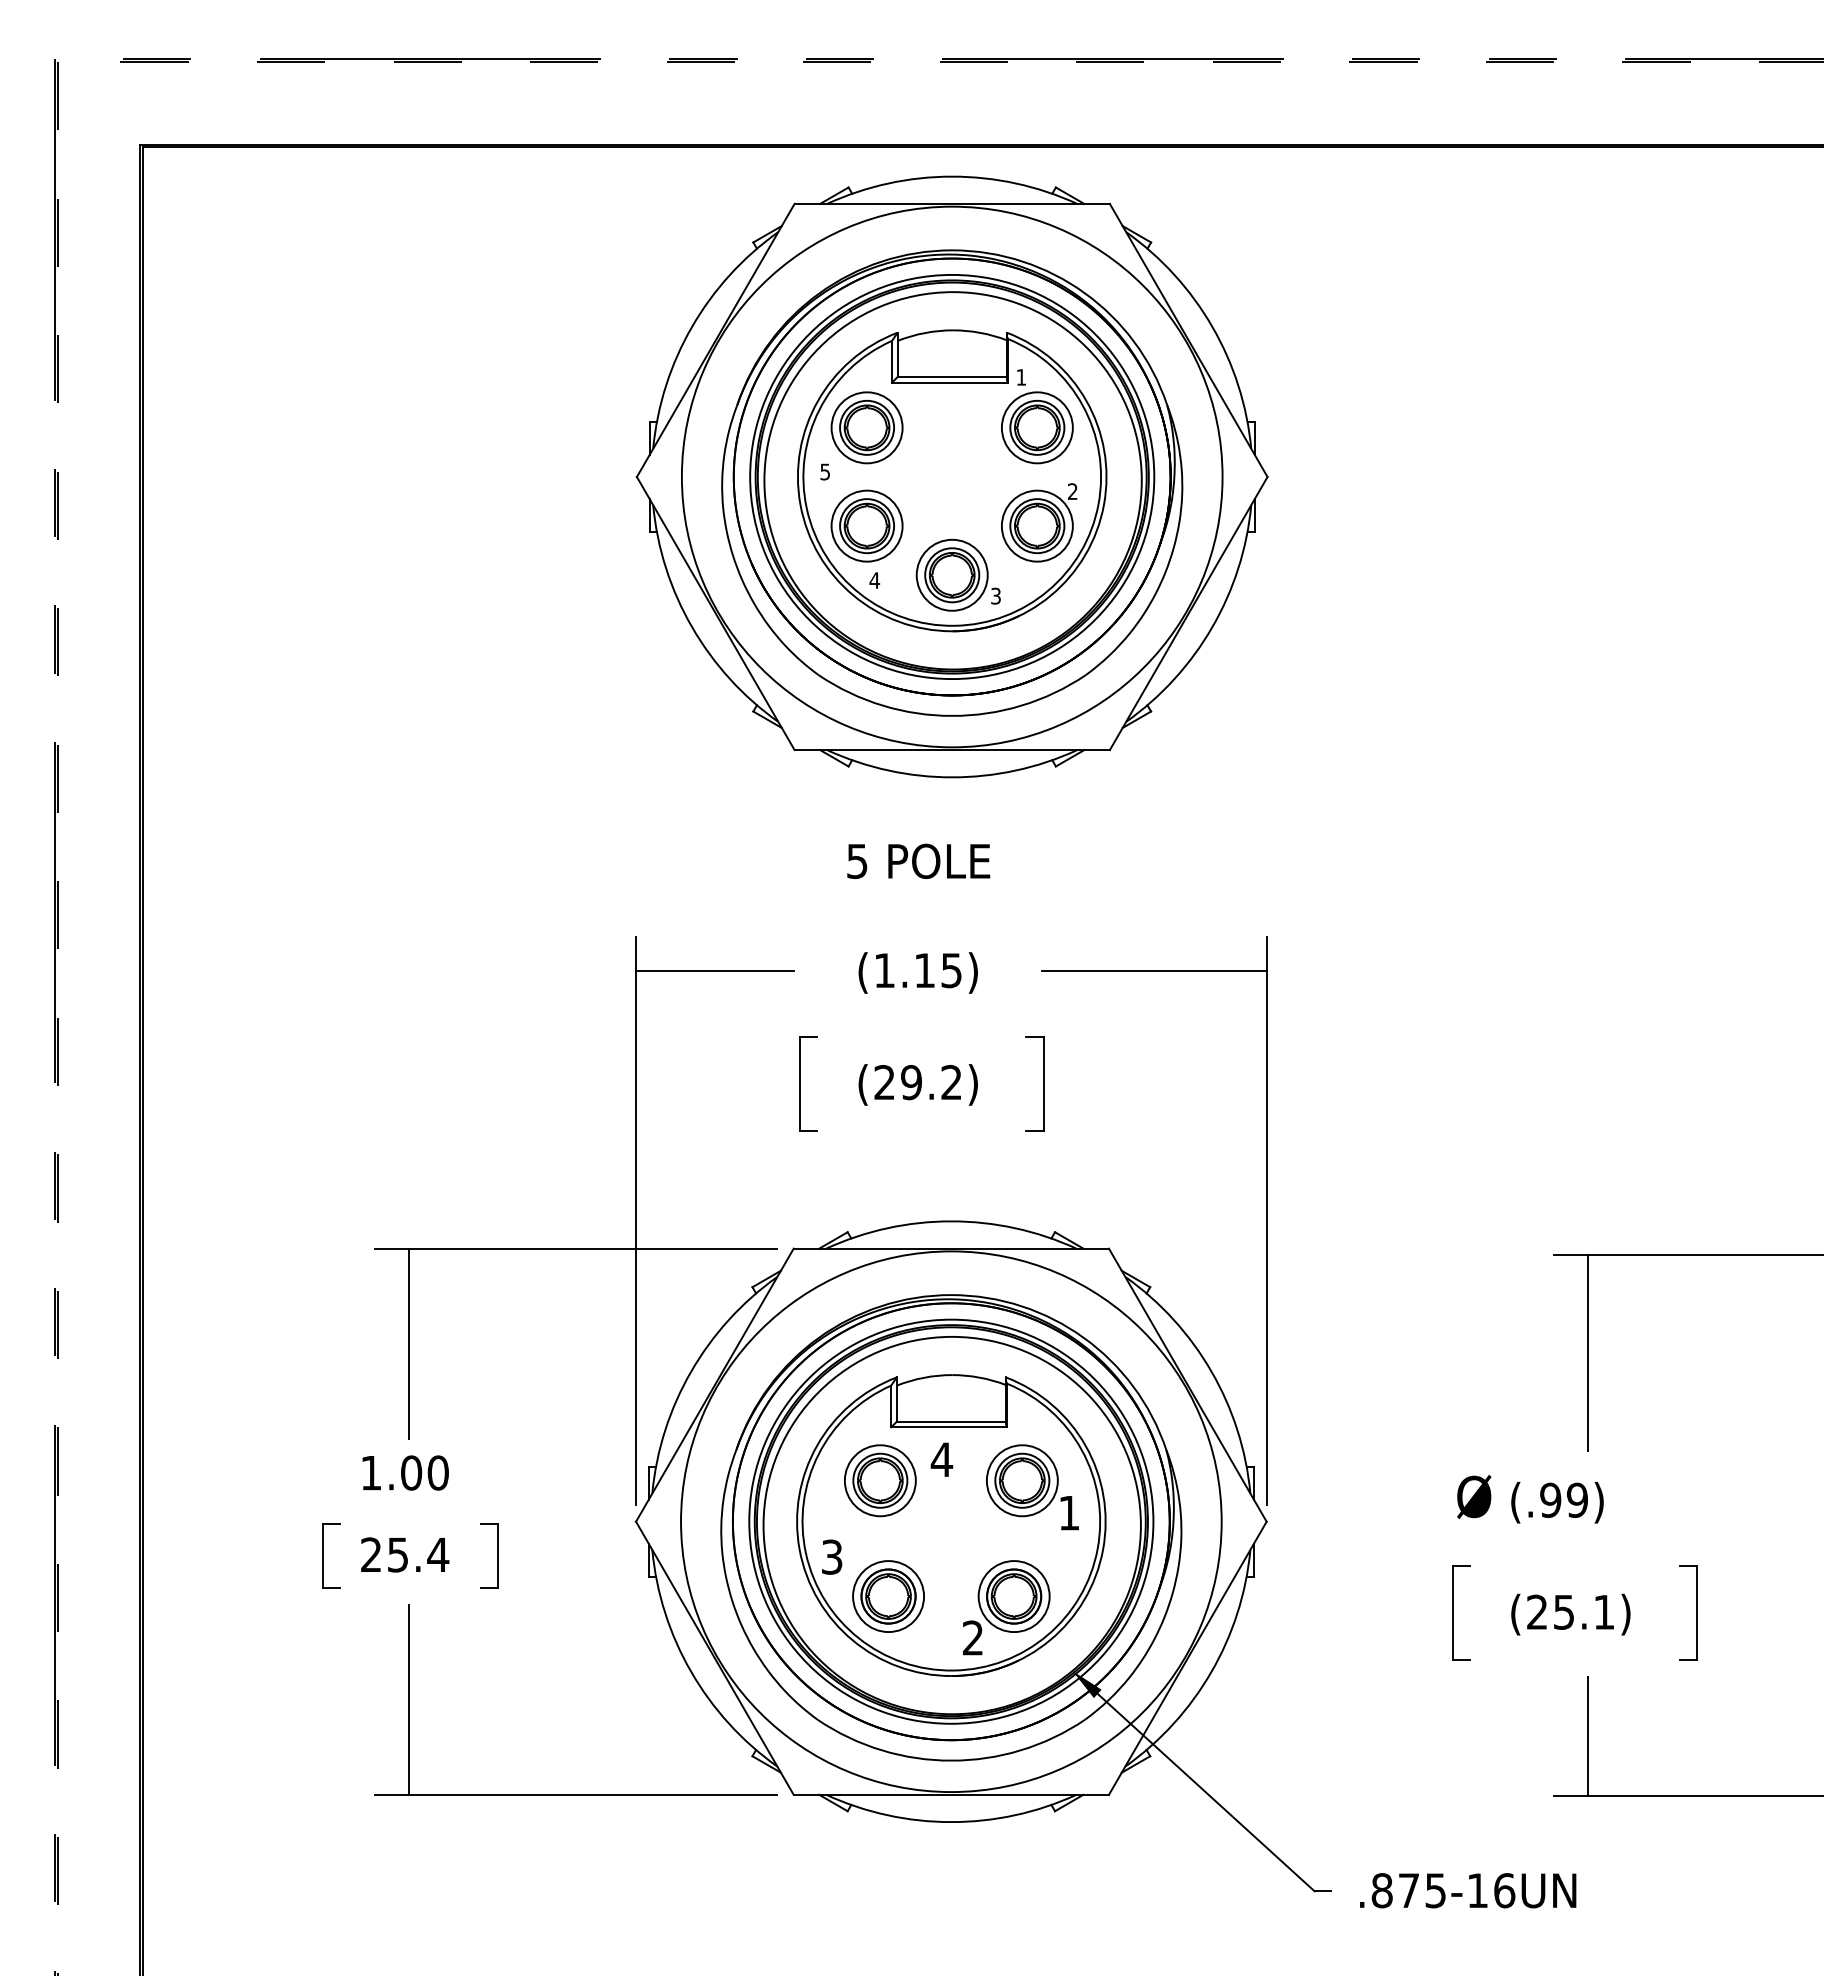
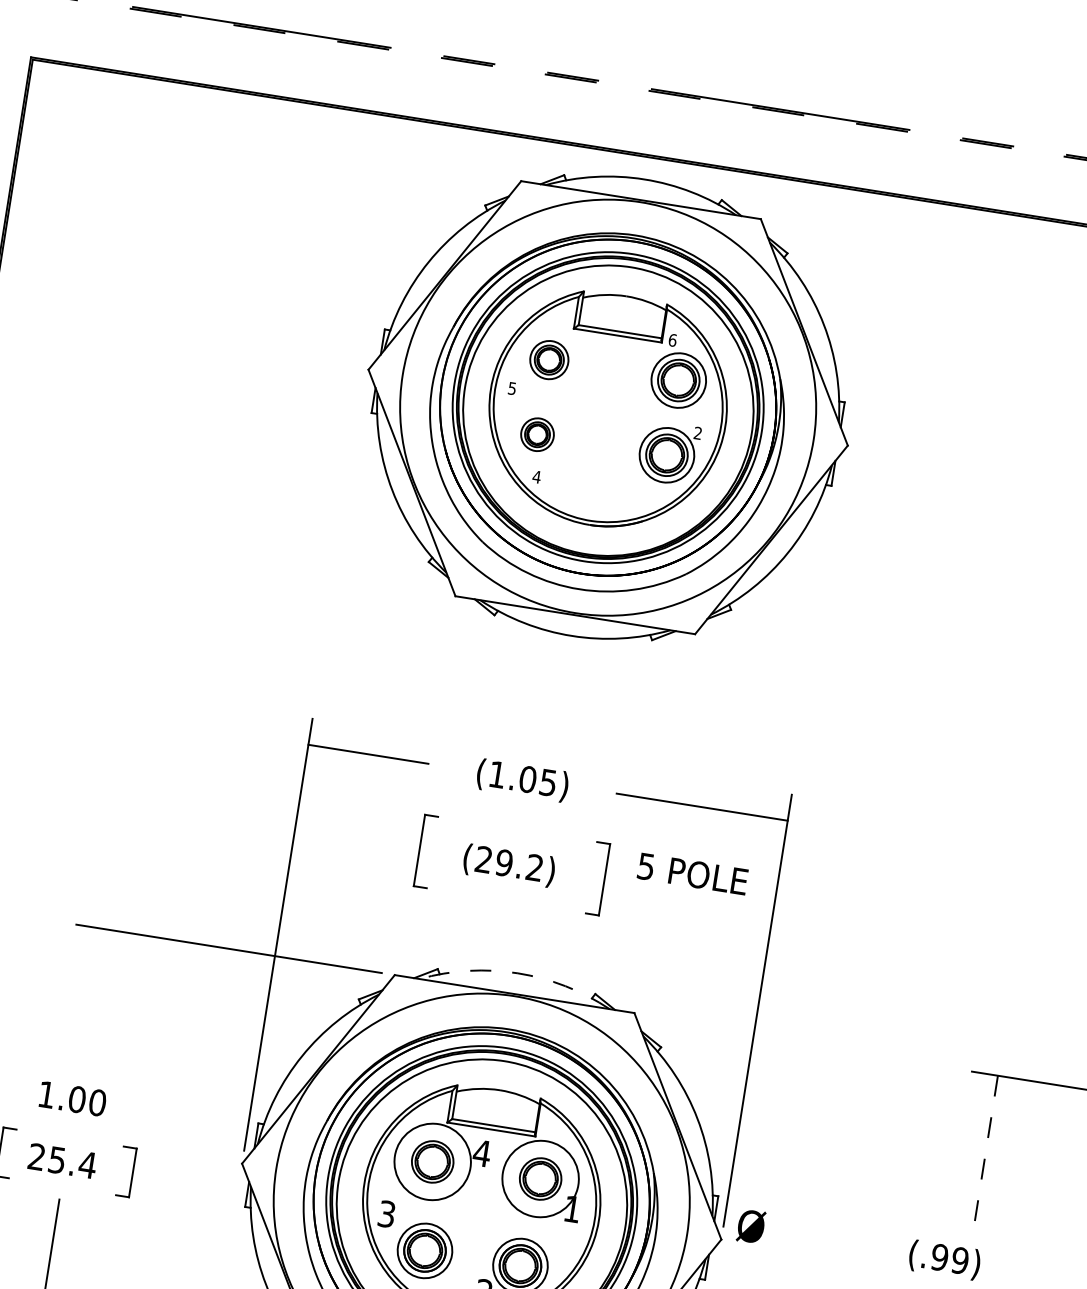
text: (1021, 377) -> (672, 340), 1 -> 6
part: (866, 427) -> (548, 359), size x0.7
part: (866, 525) -> (537, 434), size x0.6
part: (957, 574) -> (600, 482), removed
text: (918, 860) -> (692, 873), moved
text: (924, 970) -> (527, 779), (1.15) -> (1.05)
arc: (951, 1221) -> (517, 973), solid -> dashed
line: (408, 1343) -> (90, 1000), removed
line: (1588, 1353) -> (986, 1150), solid -> dashed
circle: (879, 1480) -> (432, 1161), size x1.4
circle: (1021, 1480) -> (540, 1178), size x1.4
text: (1474, 1496) -> (751, 1226), moved

